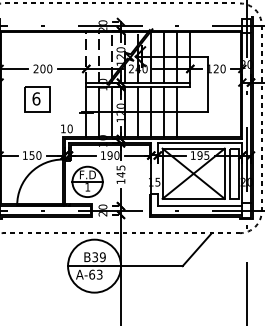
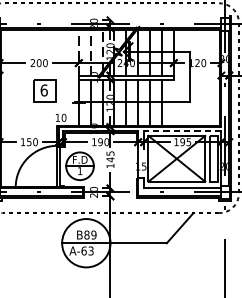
part: (37, 99) -> (45, 91), moved
line: (199, 143) -> (182, 131), solid -> dashed
text: (95, 257) -> (87, 235), B39 -> B89

